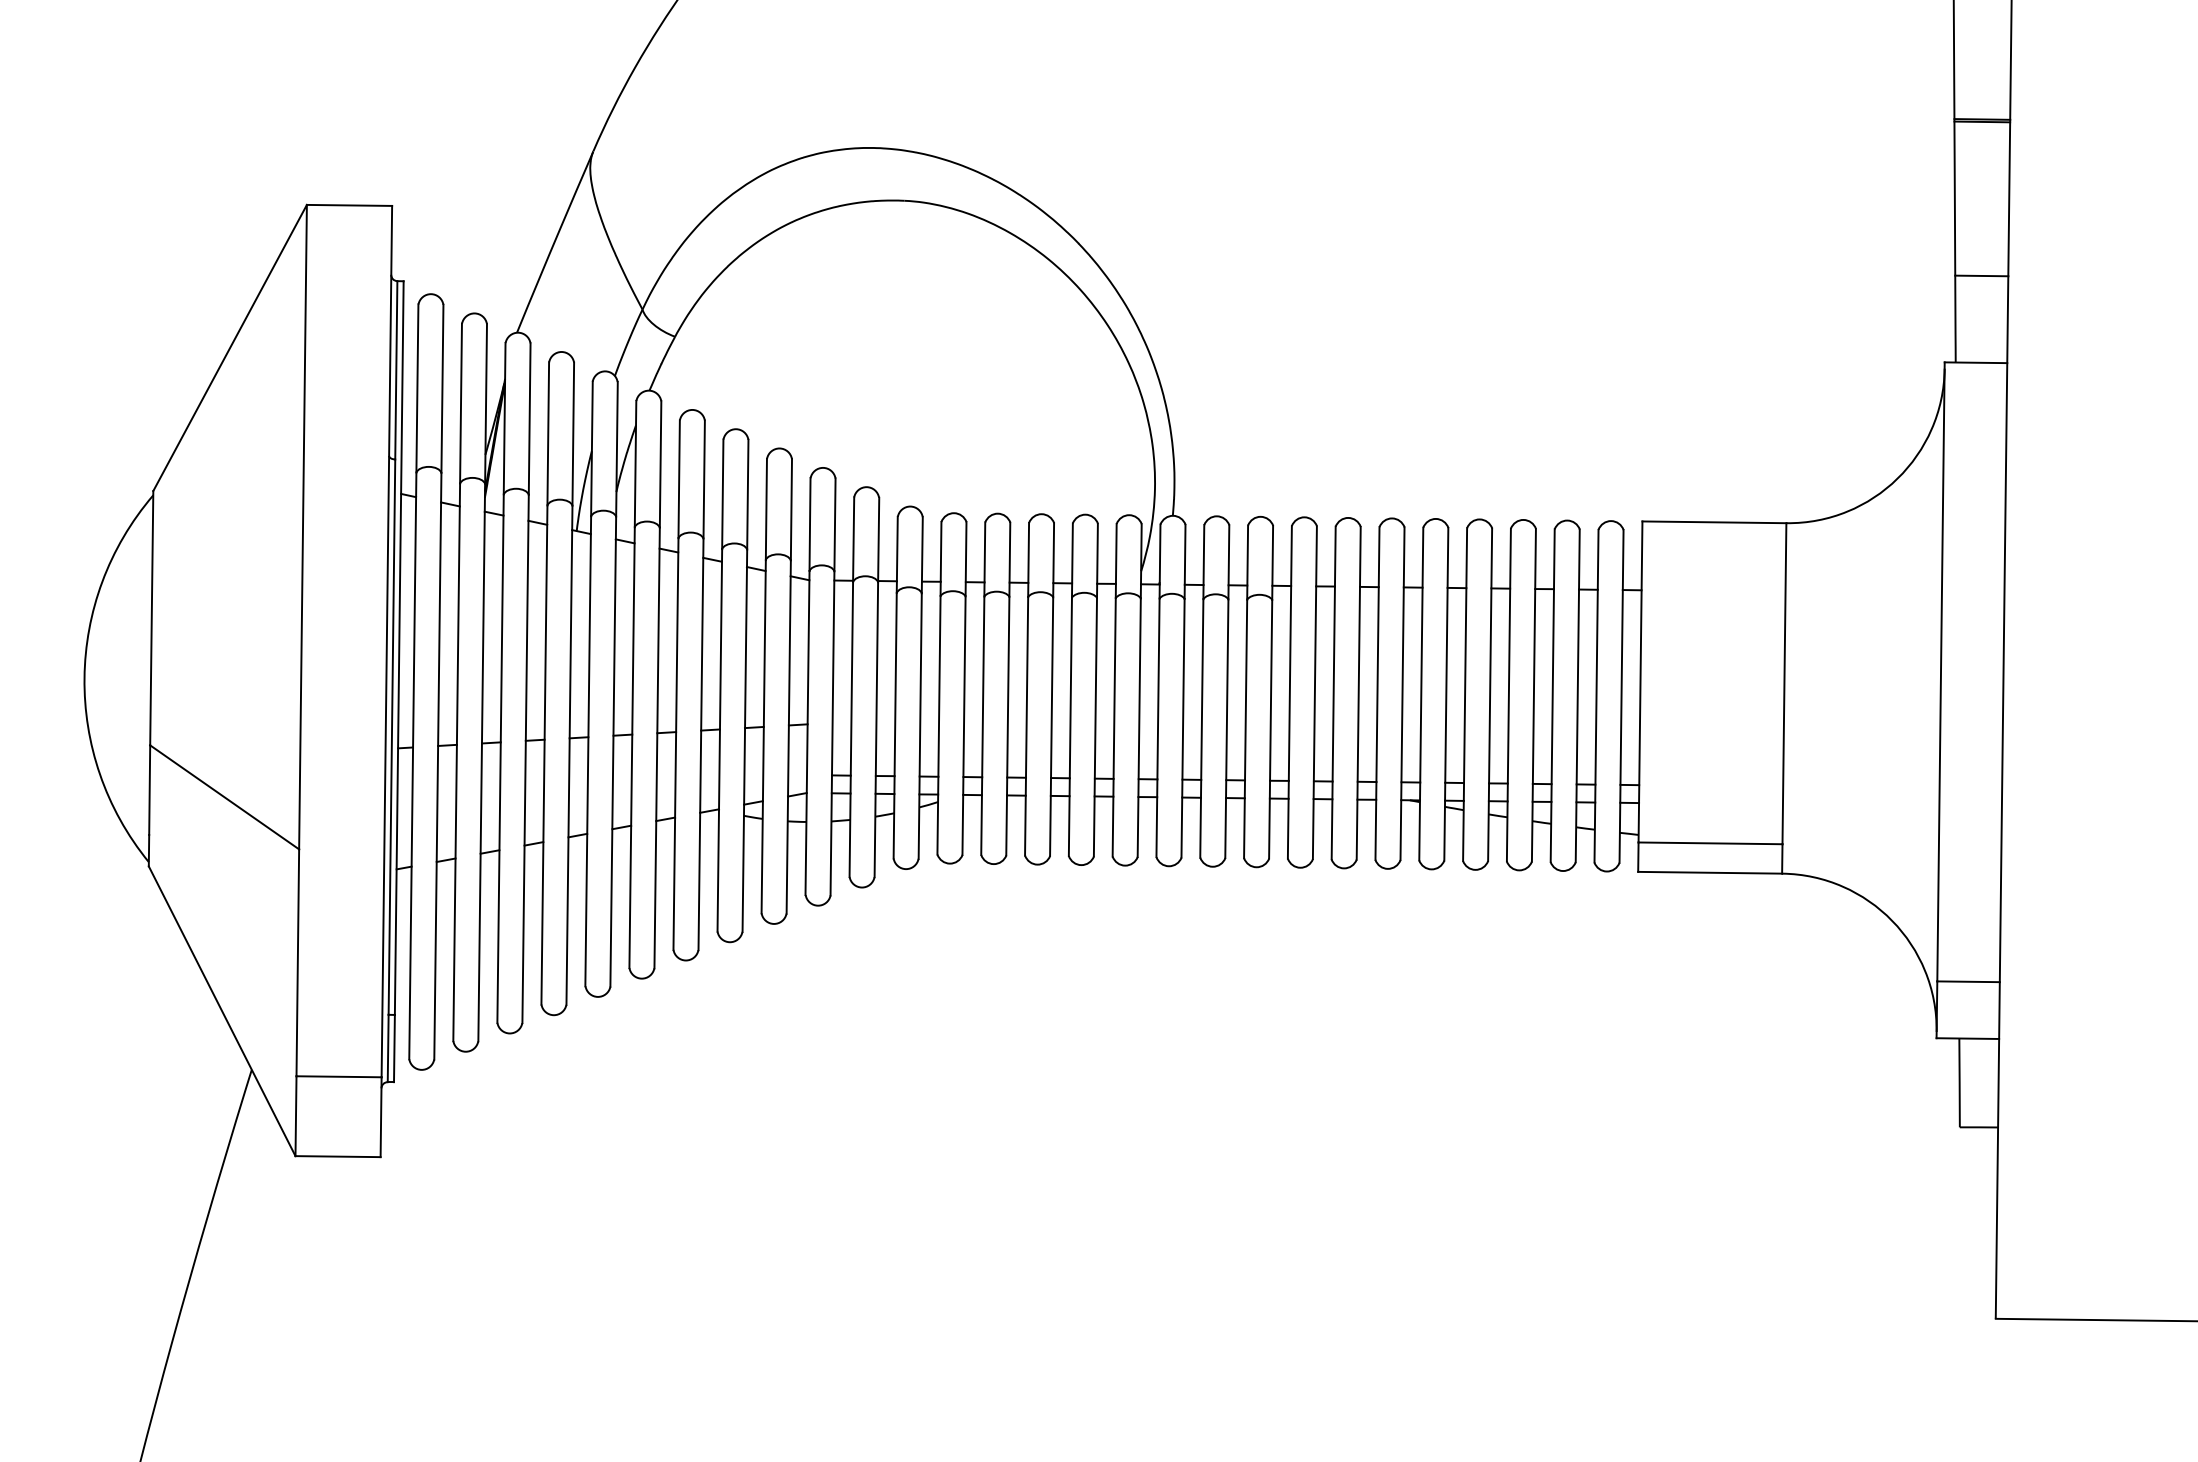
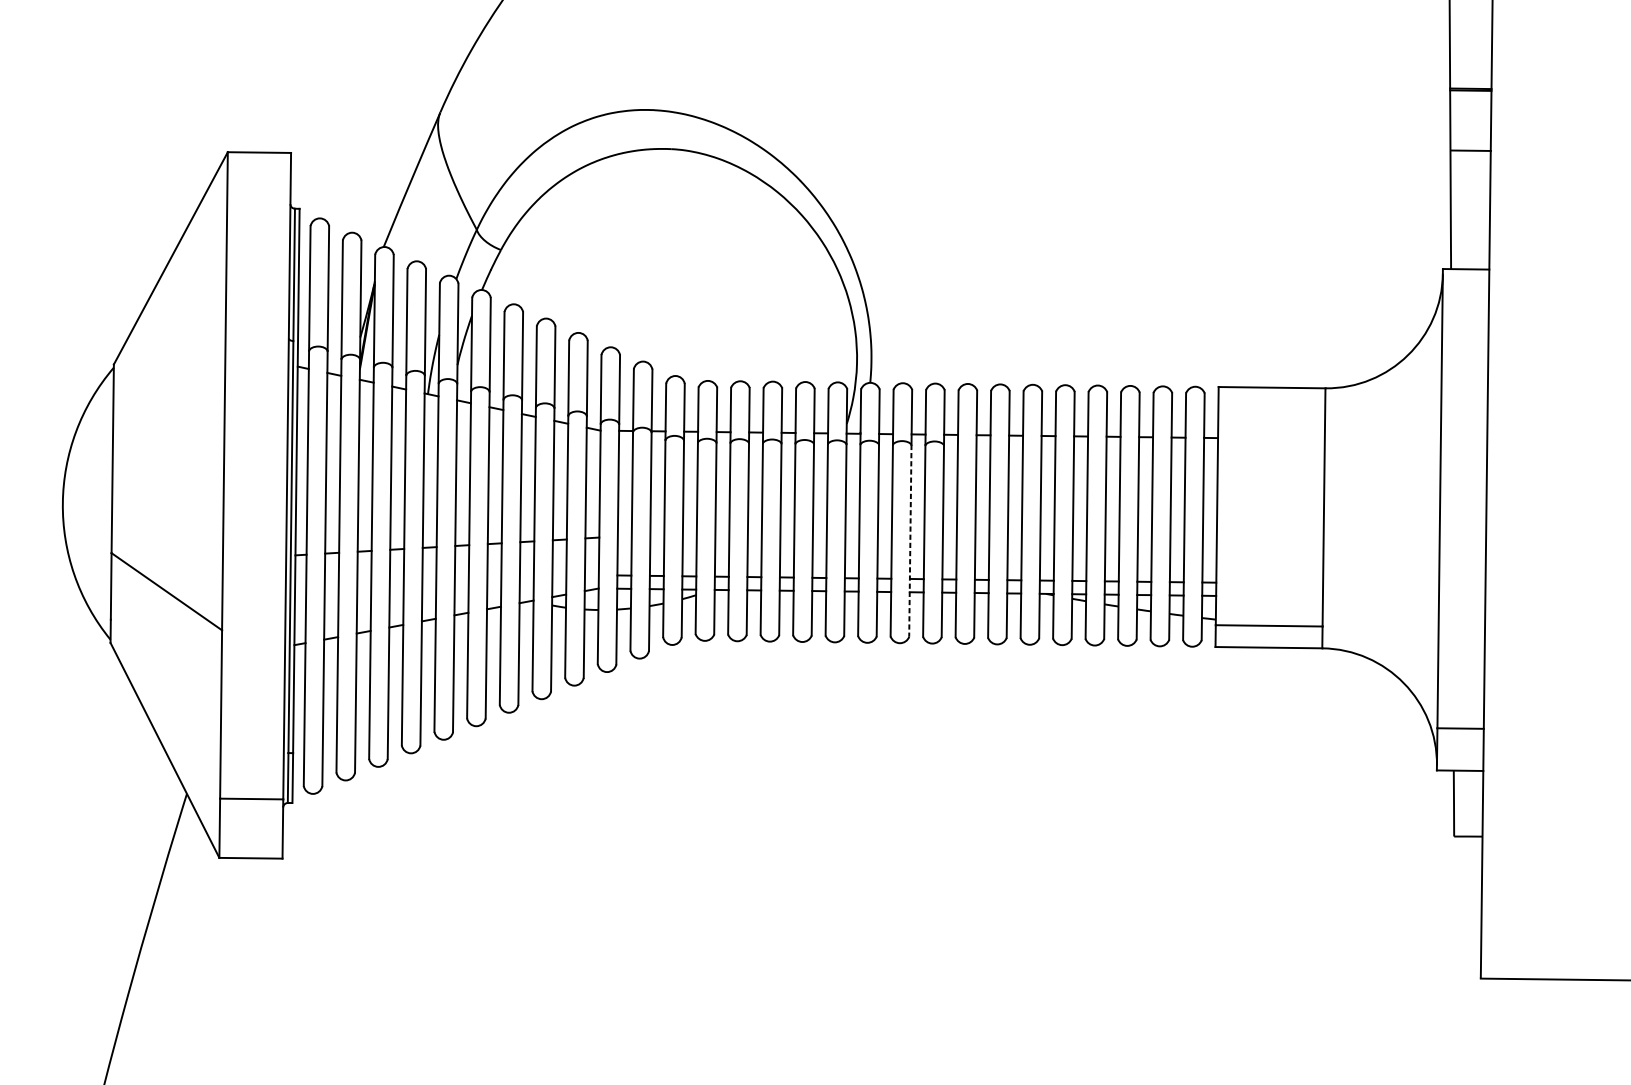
line: (1981, 275) -> (1470, 150), moved
line: (1226, 729) -> (910, 541), solid -> dashed

